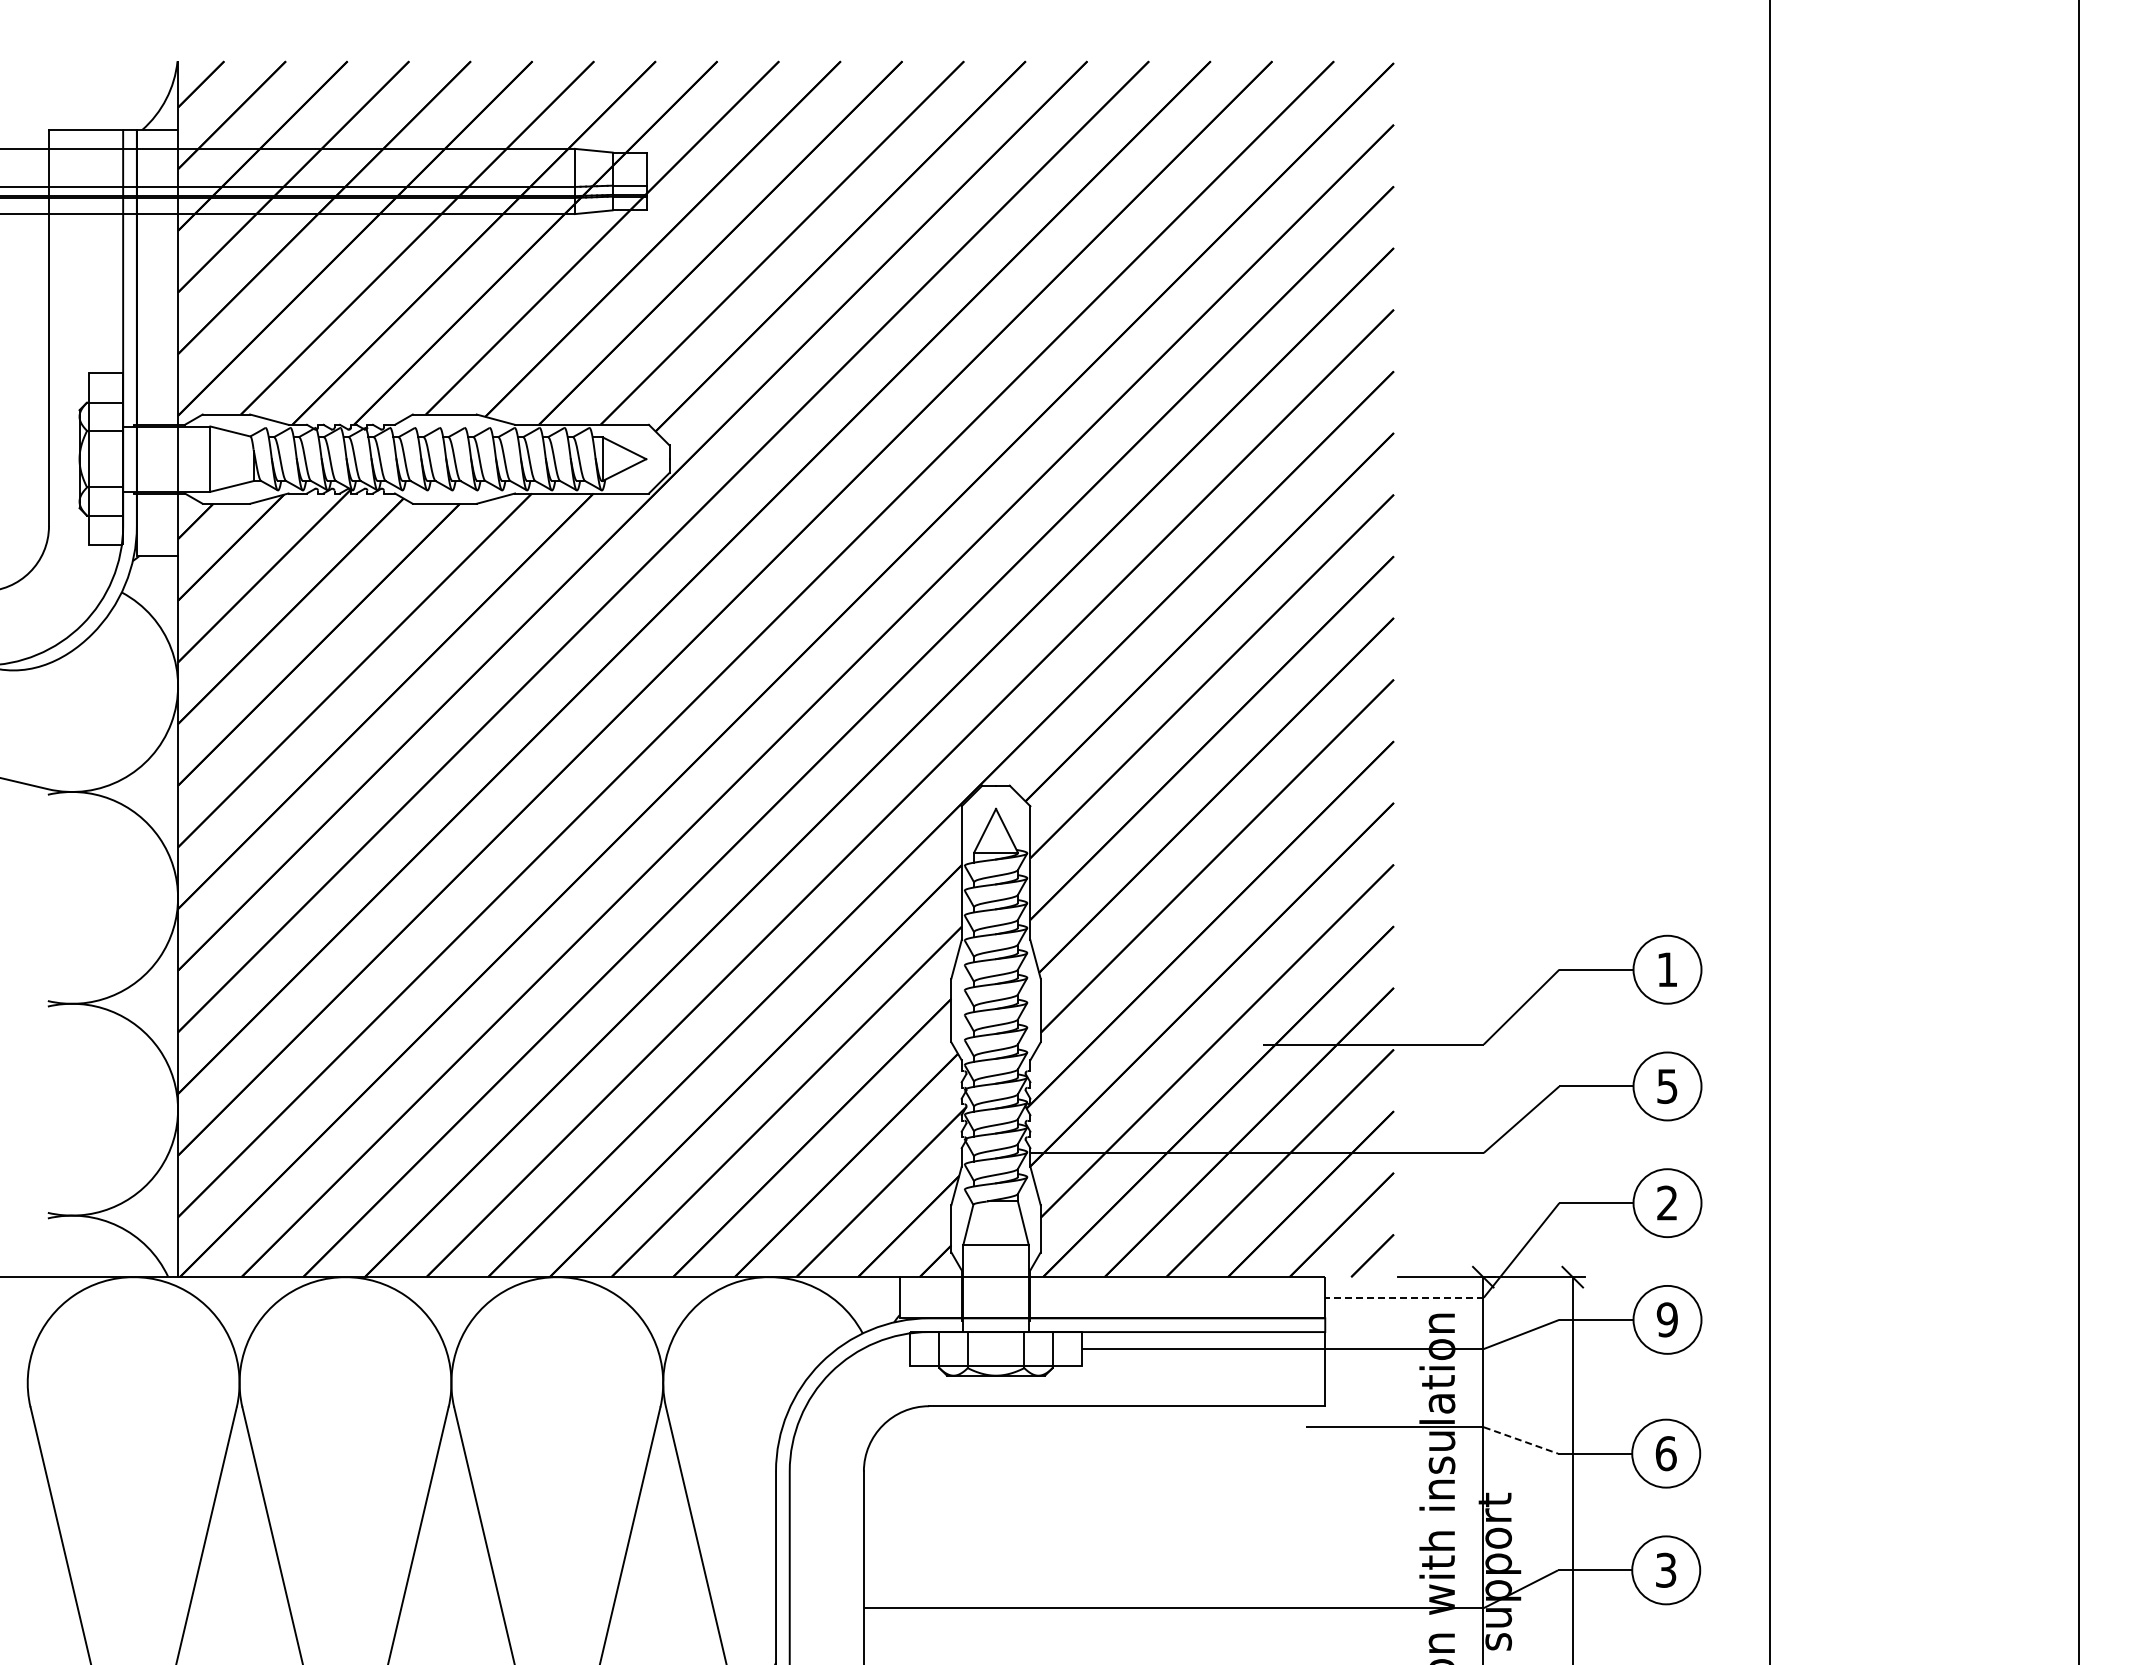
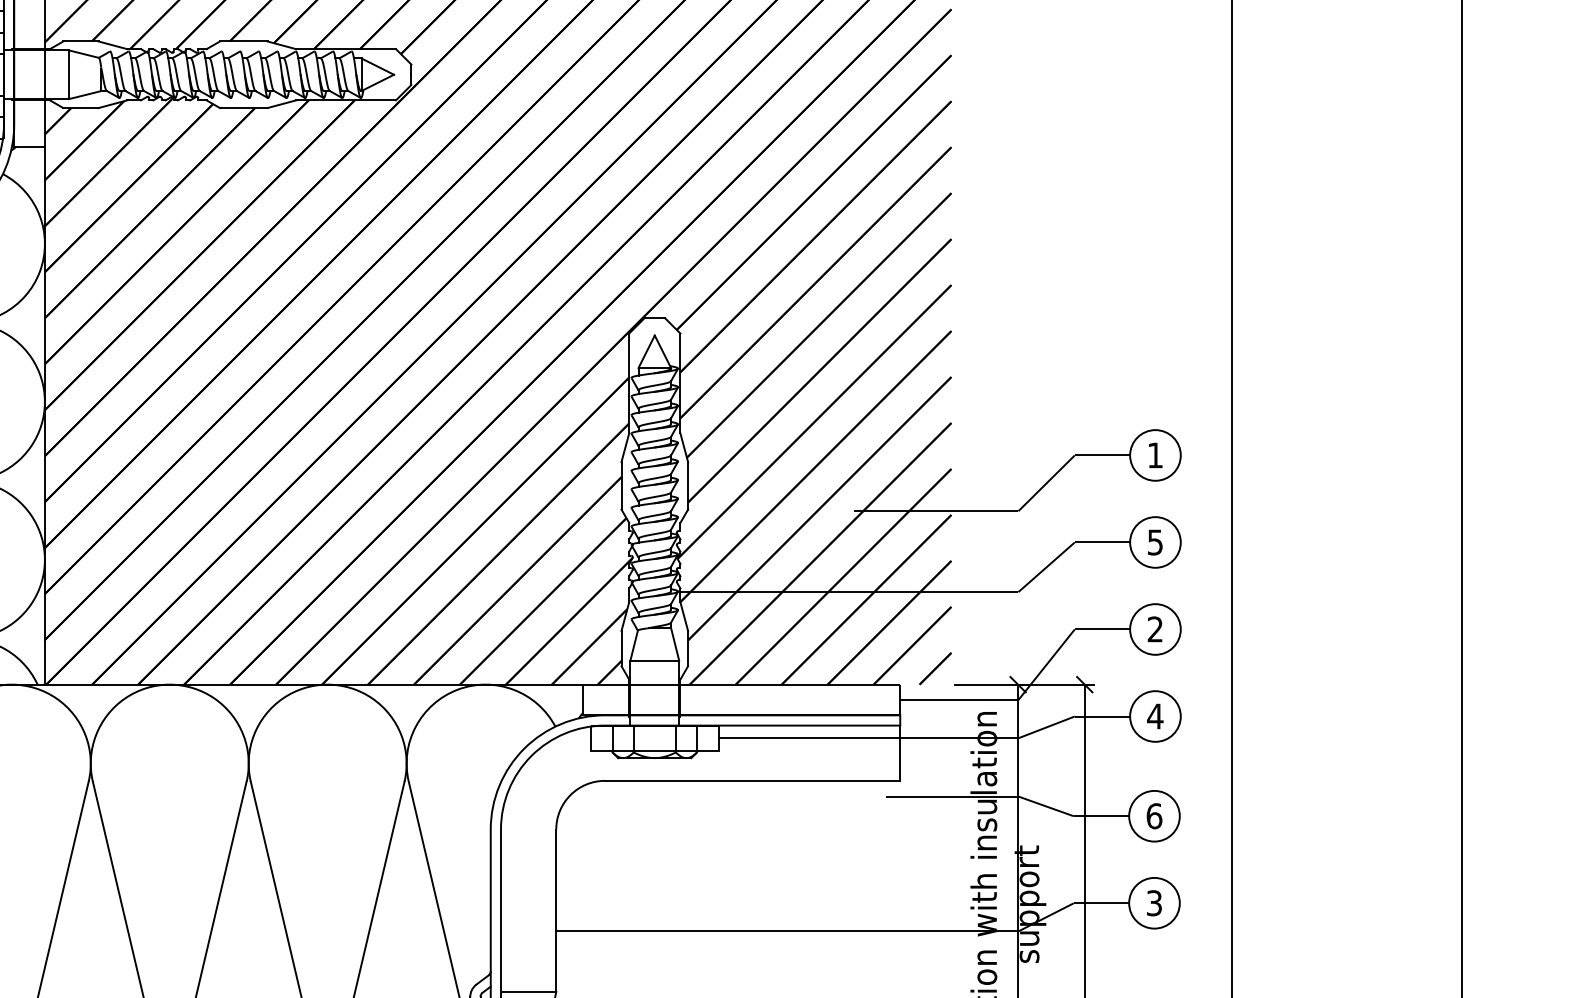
line: (1404, 1297) -> (959, 699), dashed -> solid
text: (1667, 1319) -> (1155, 716), 9 -> 4
line: (1521, 1440) -> (1046, 806), dashed -> solid

